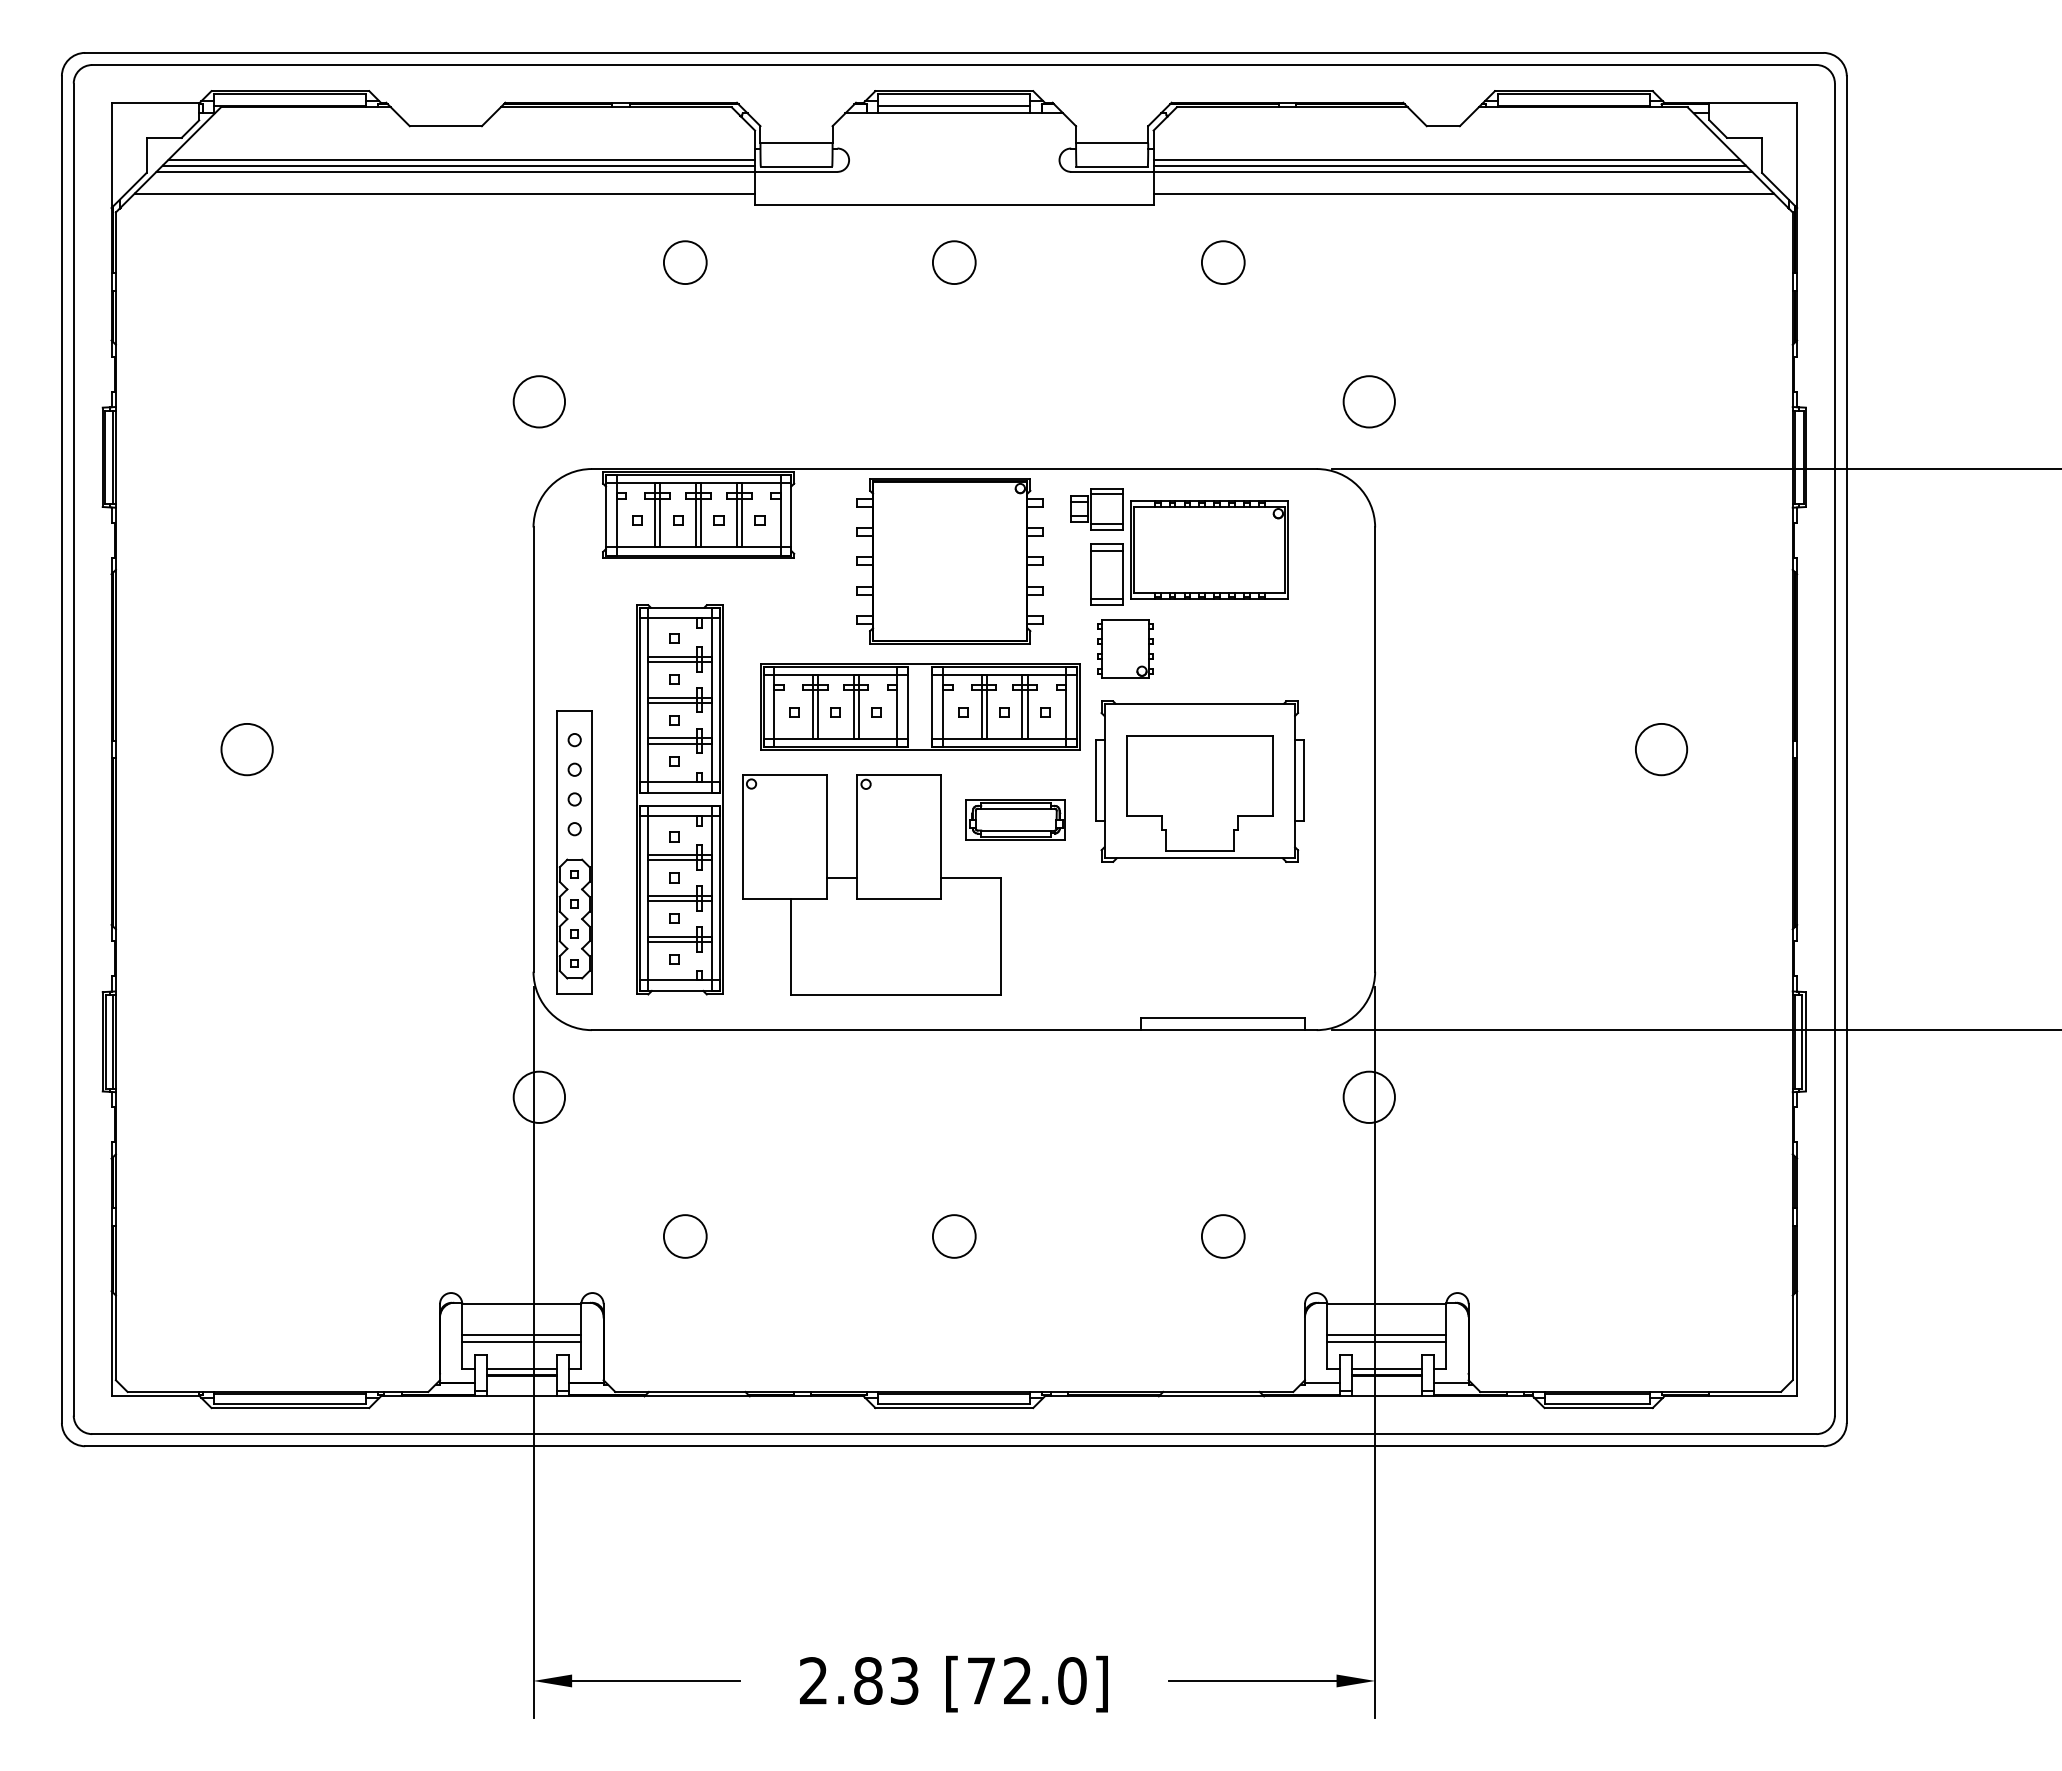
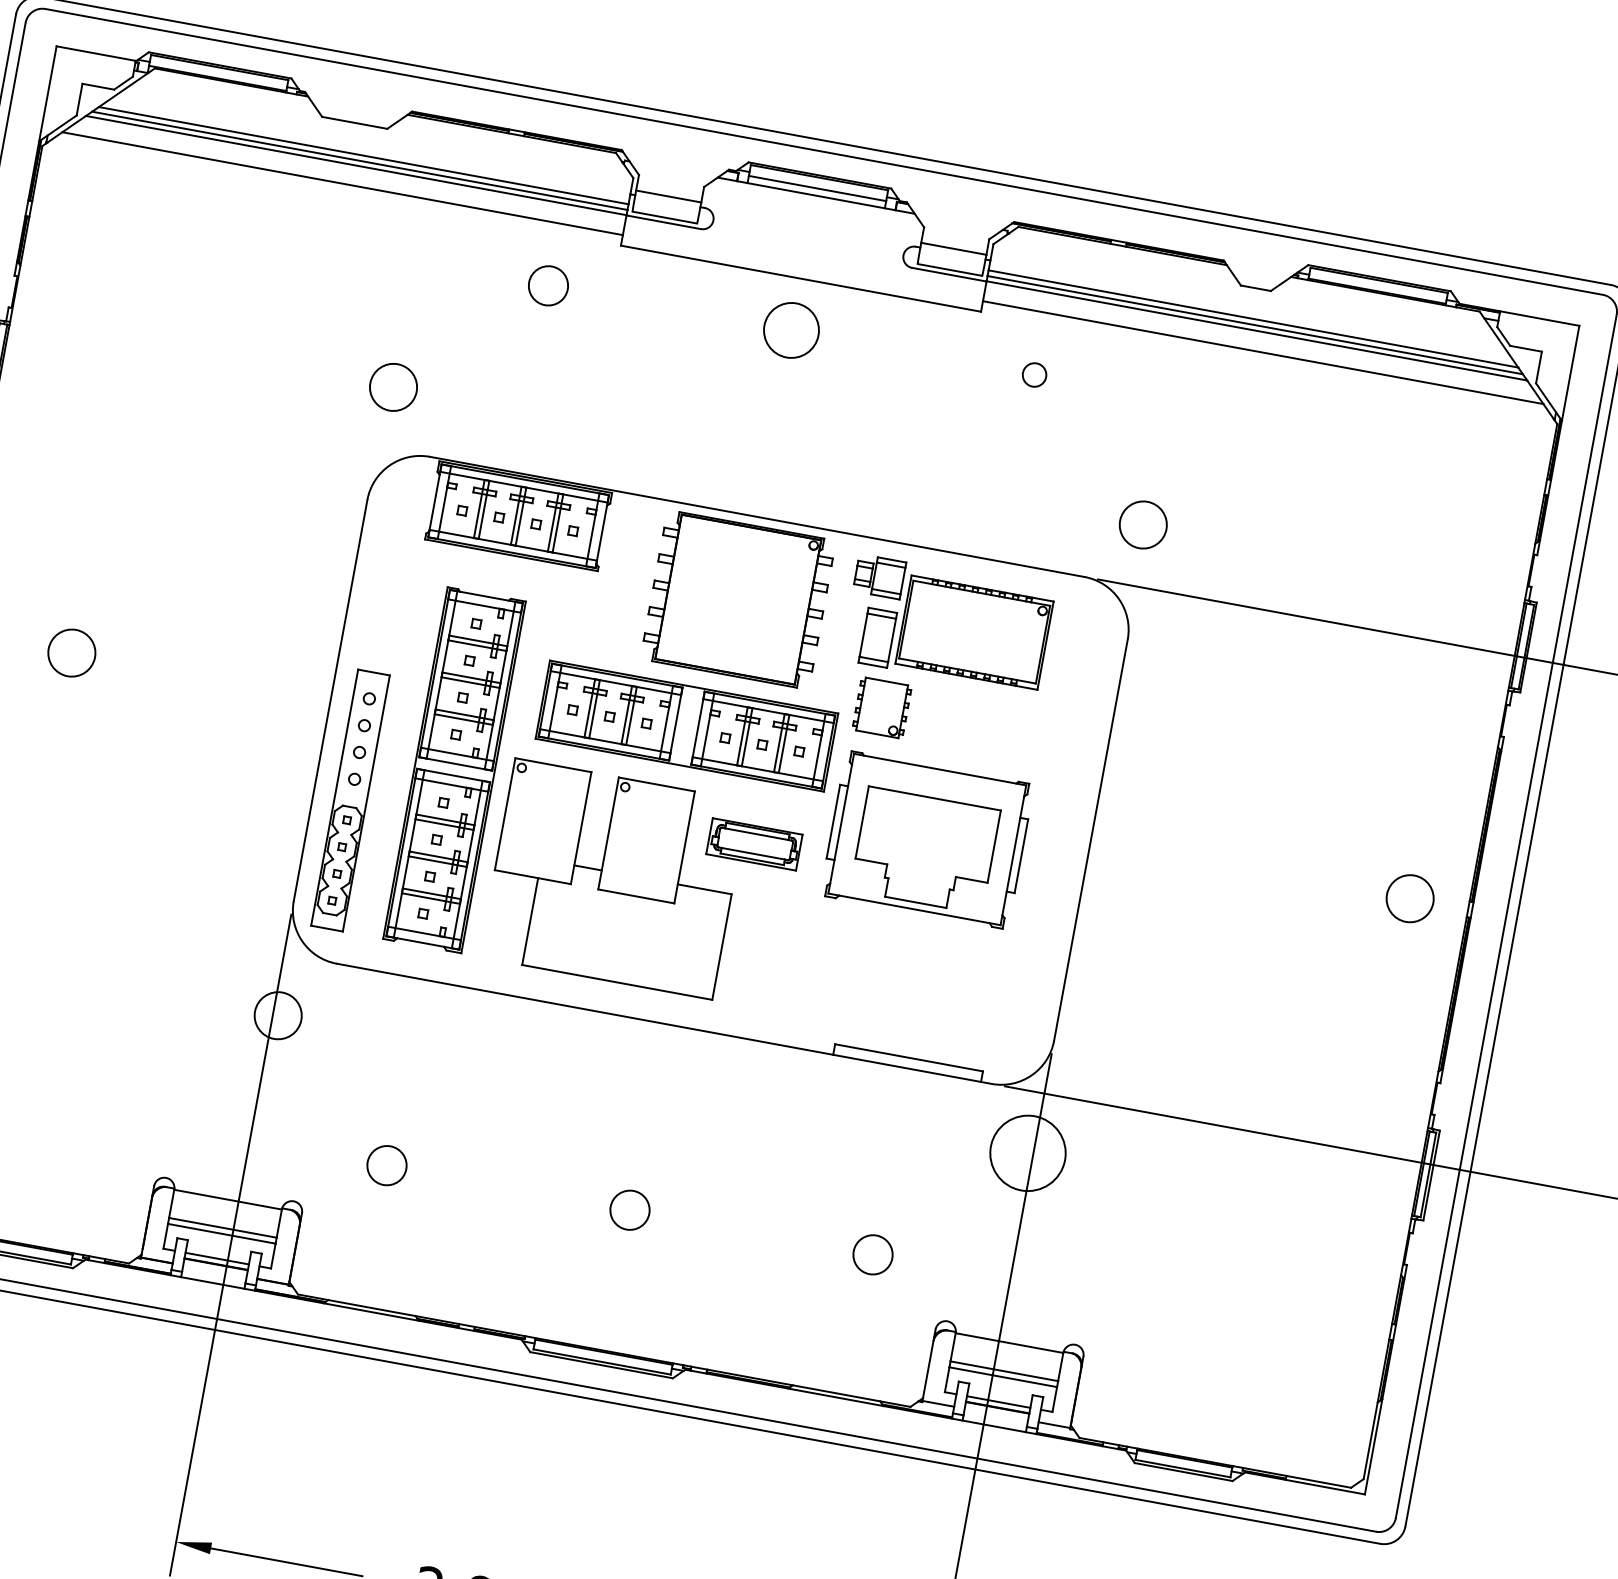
circle: (953, 262) -> (790, 330), size x1.4
circle: (1223, 262) -> (1034, 374), size x0.6
circle: (1661, 749) -> (1410, 898), moved
circle: (1368, 1096) -> (1027, 1152), size x1.6

